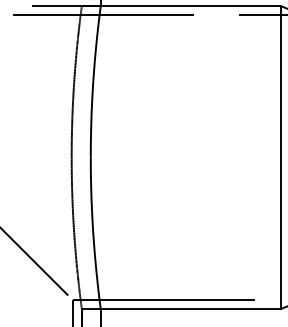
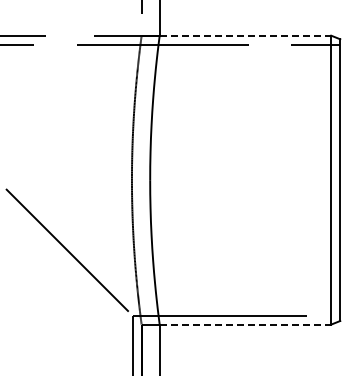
line: (190, 5) -> (245, 35), solid -> dashed
line: (190, 308) -> (245, 324), solid -> dashed

